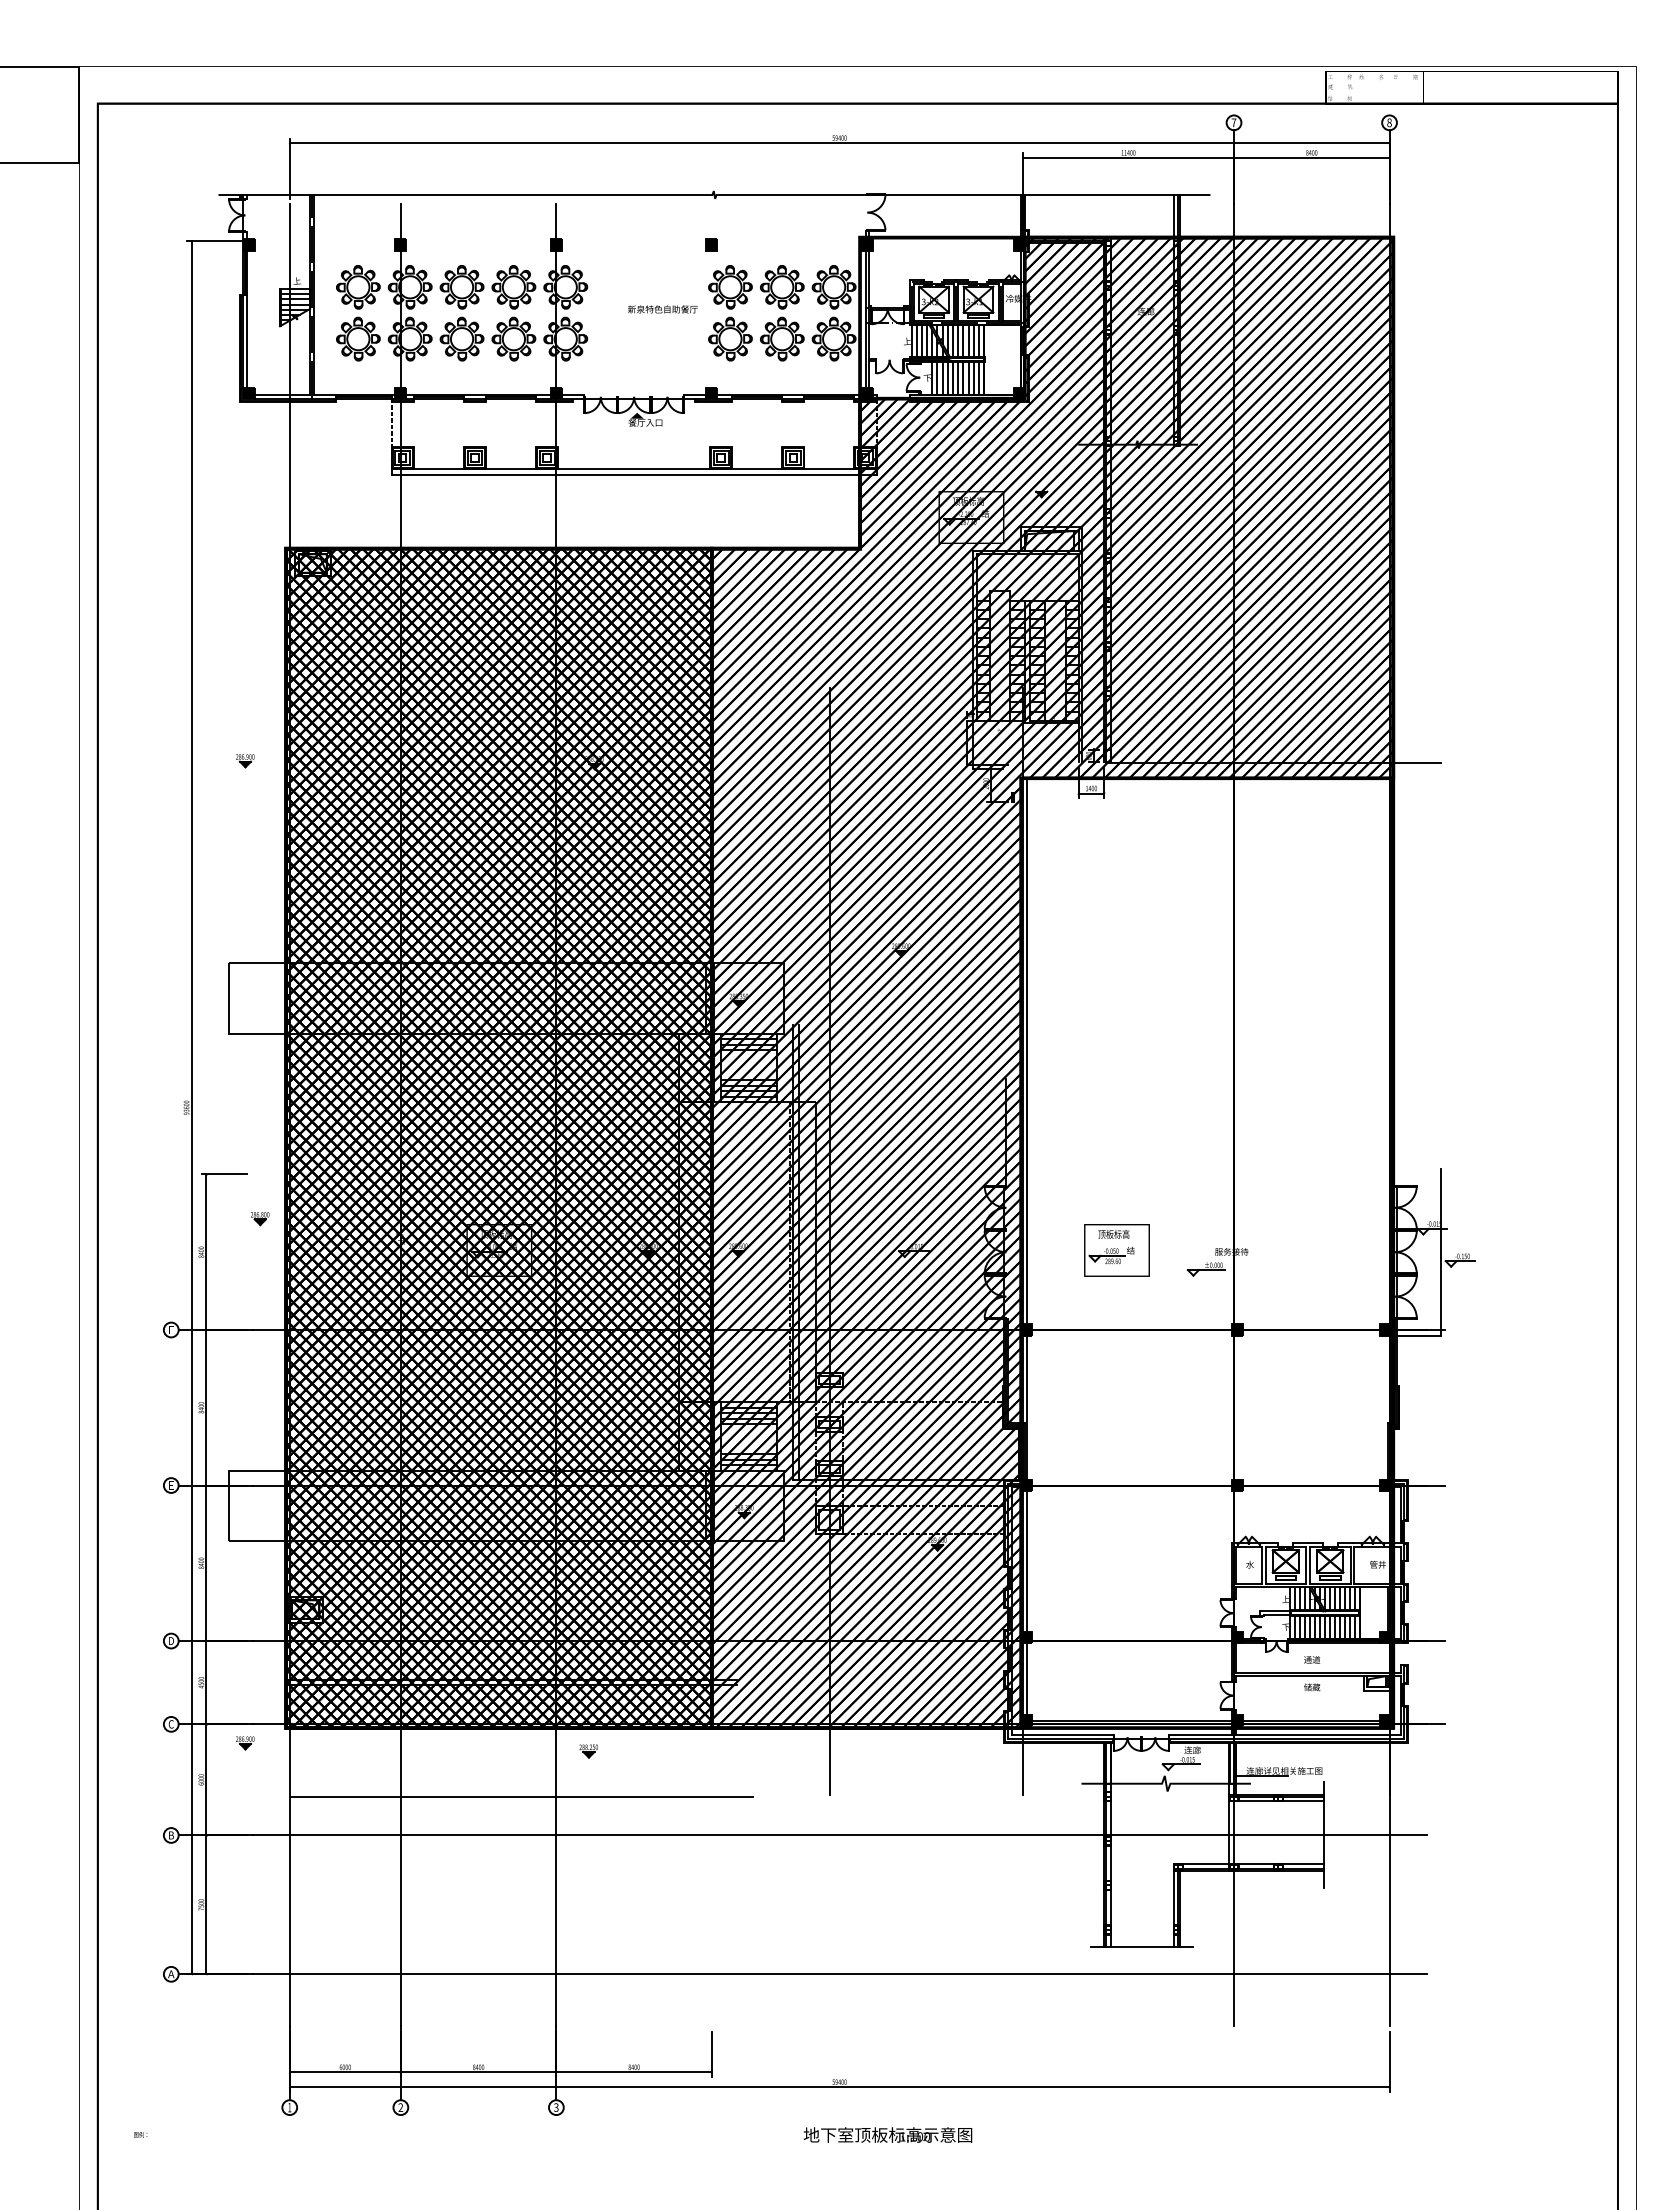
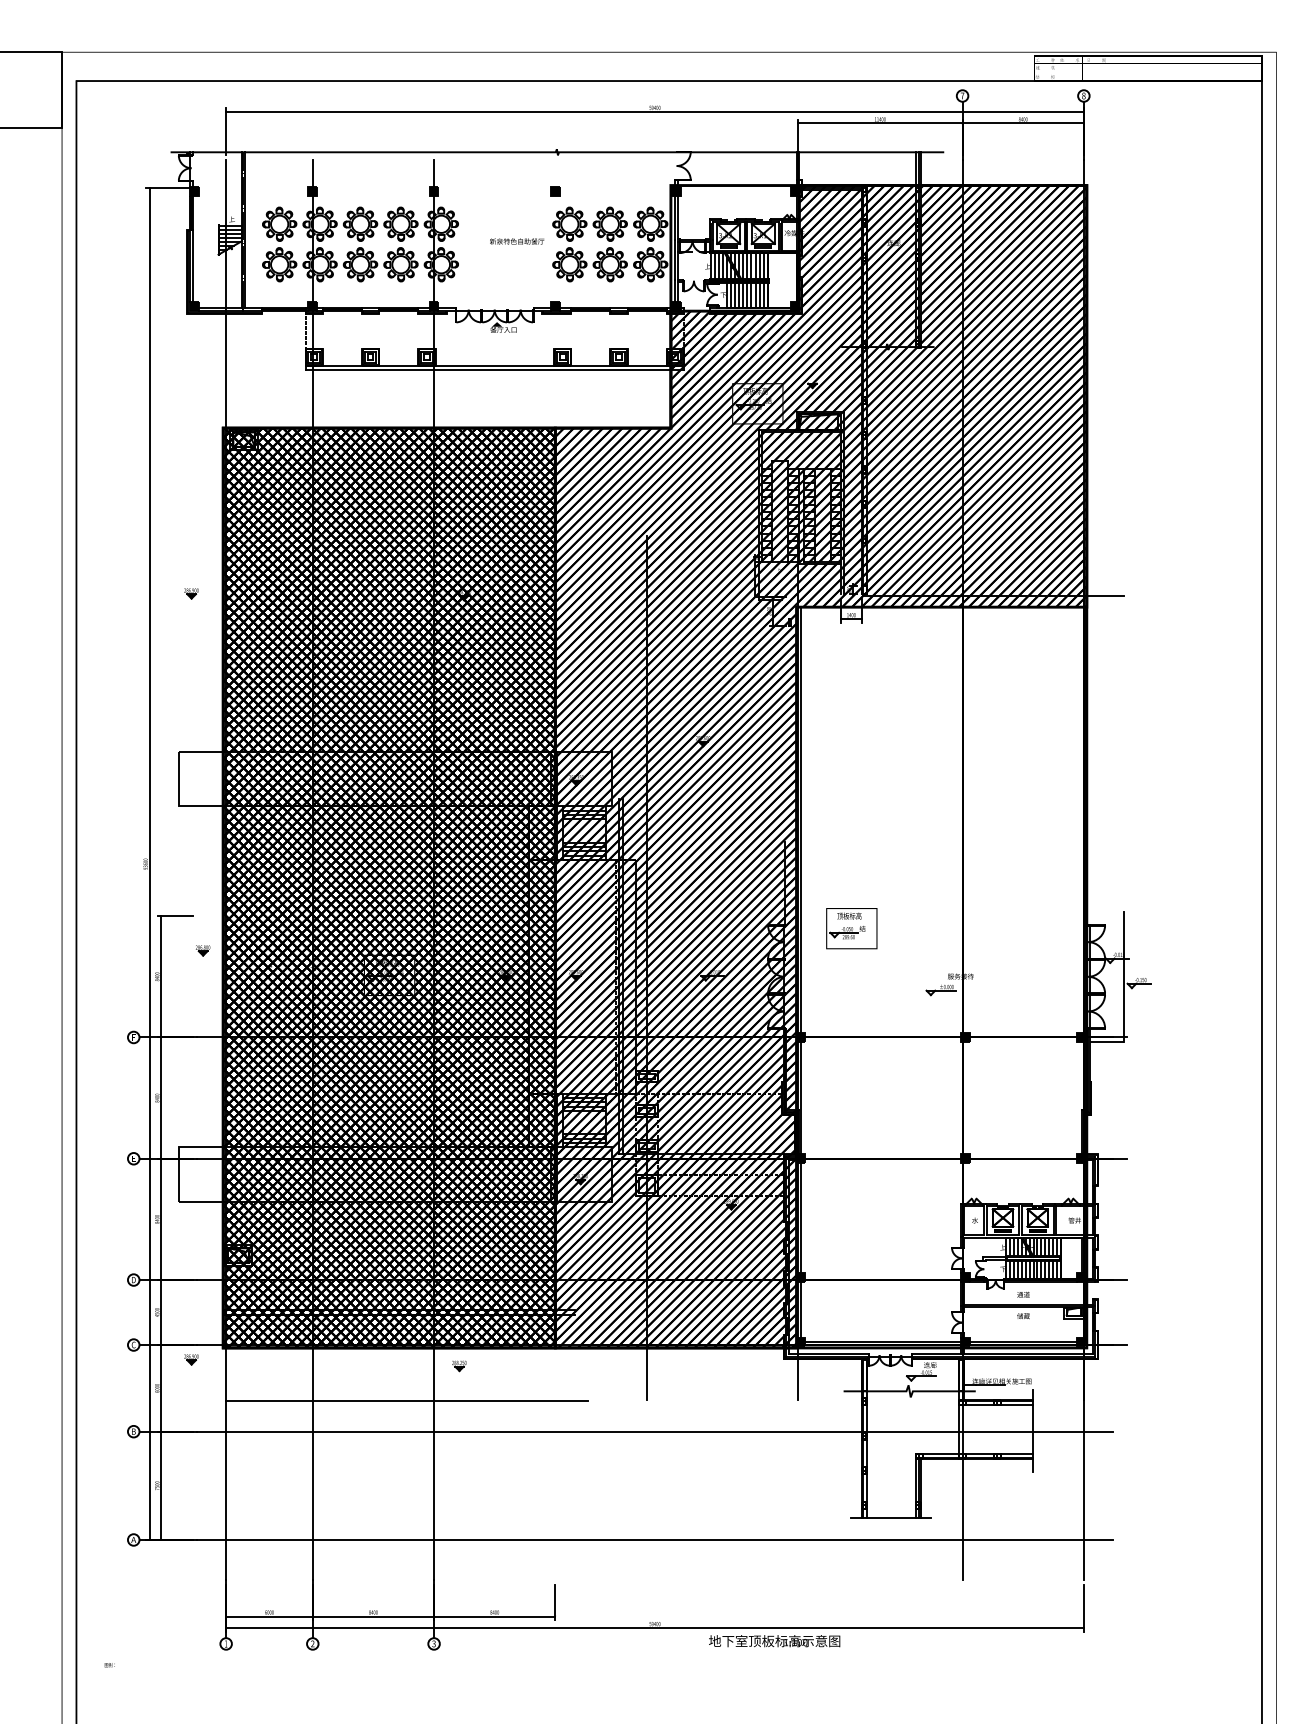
part: (1116, 1250) -> (851, 928), moved
text: (887, 2134) -> (774, 1640), moved

